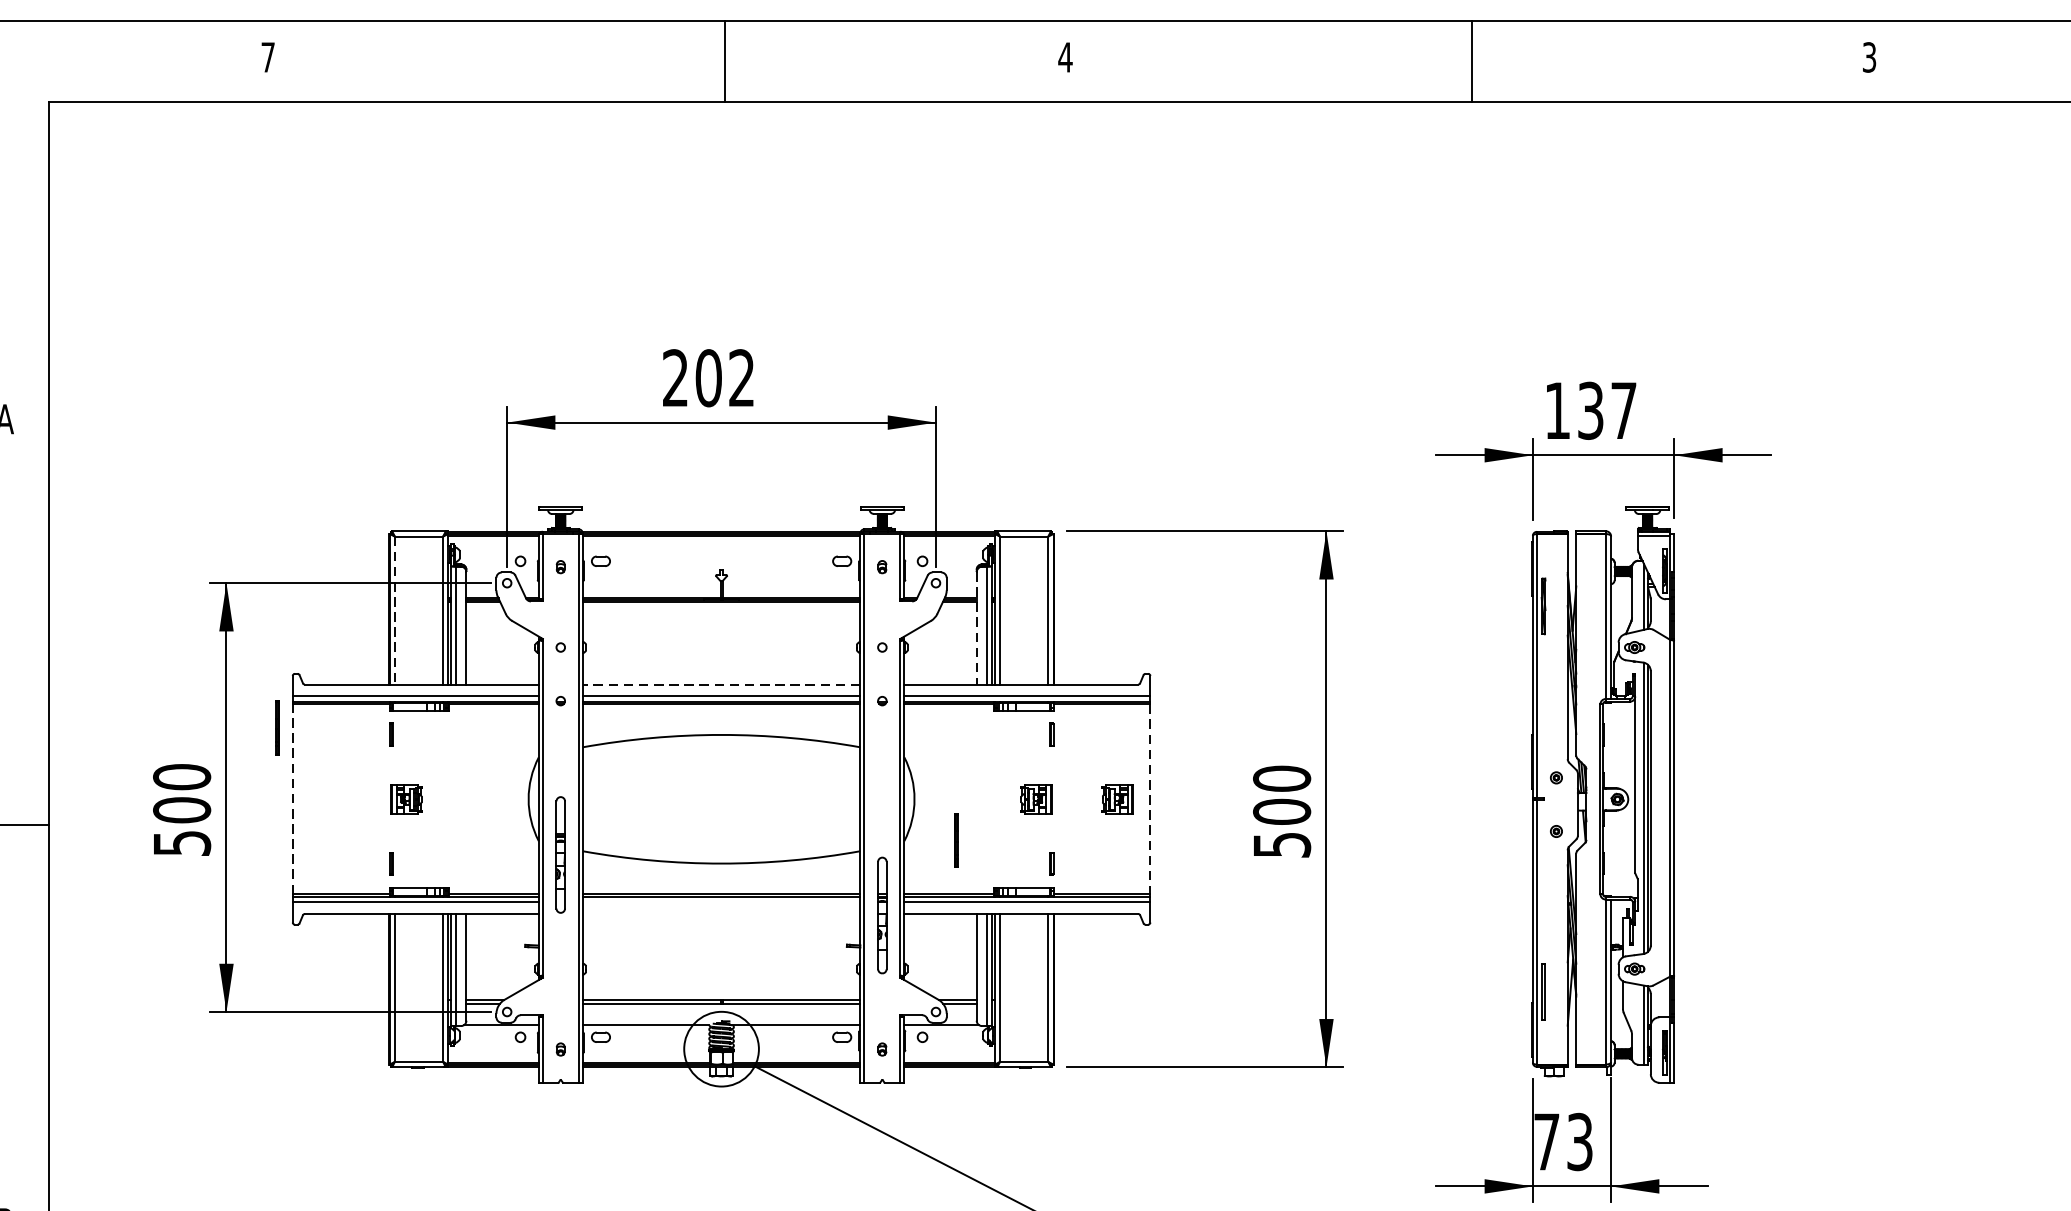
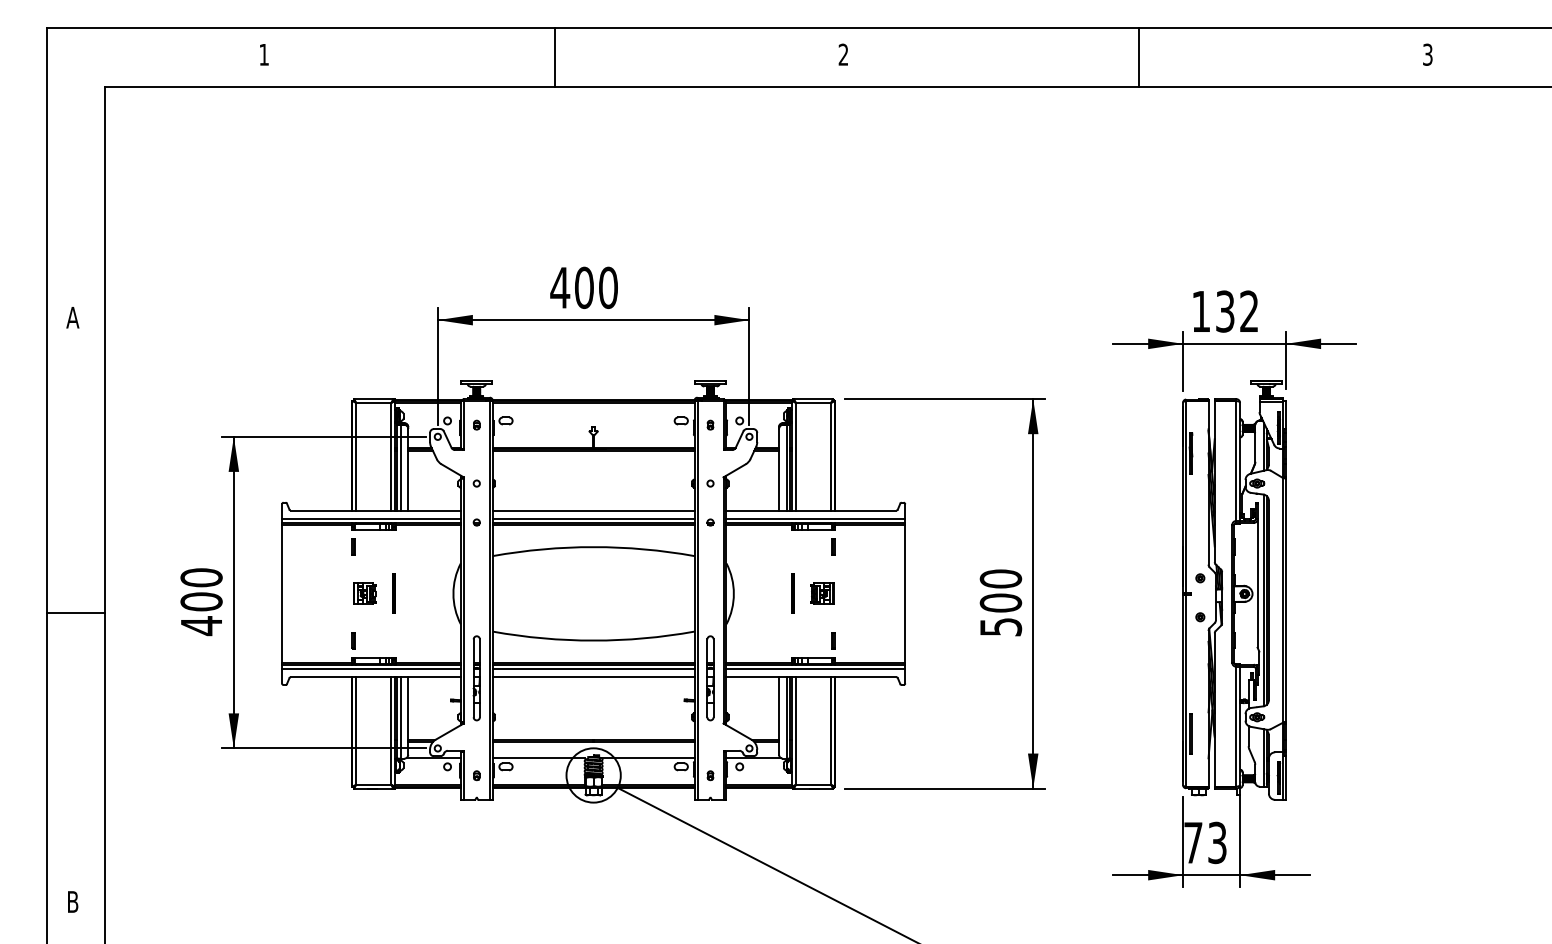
text: (267, 57) -> (263, 54), 7 -> 1
text: (1065, 57) -> (843, 54), 4 -> 2
line: (724, 61) -> (554, 57), moved
text: (707, 377) -> (583, 287), 202 -> 400
text: (1624, 409) -> (1249, 310), 137 -> 132
line: (395, 610) -> (356, 456), dashed -> solid
line: (977, 628) -> (779, 469), dashed -> solid
line: (721, 684) -> (593, 510), dashed -> solid
line: (276, 727) -> (393, 593), moved
line: (293, 798) -> (282, 593), dashed -> solid
part: (1117, 798) -> (881, 593), removed
line: (1150, 800) -> (905, 594), dashed -> solid
line: (955, 840) -> (792, 593), moved
text: (181, 844) -> (201, 626), 500 -> 400
part: (560, 855) -> (476, 678), moved
line: (721, 901) -> (593, 668), added
line: (721, 914) -> (593, 677), added

